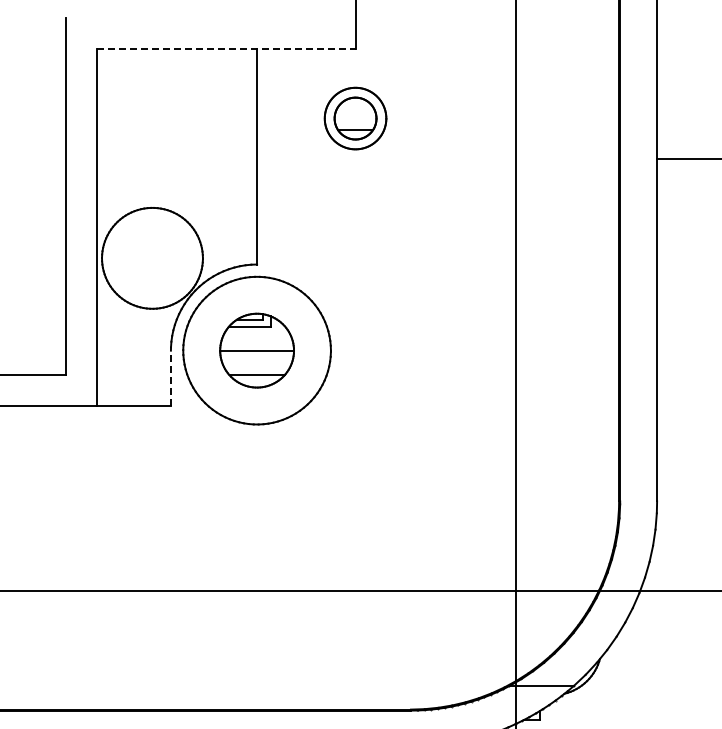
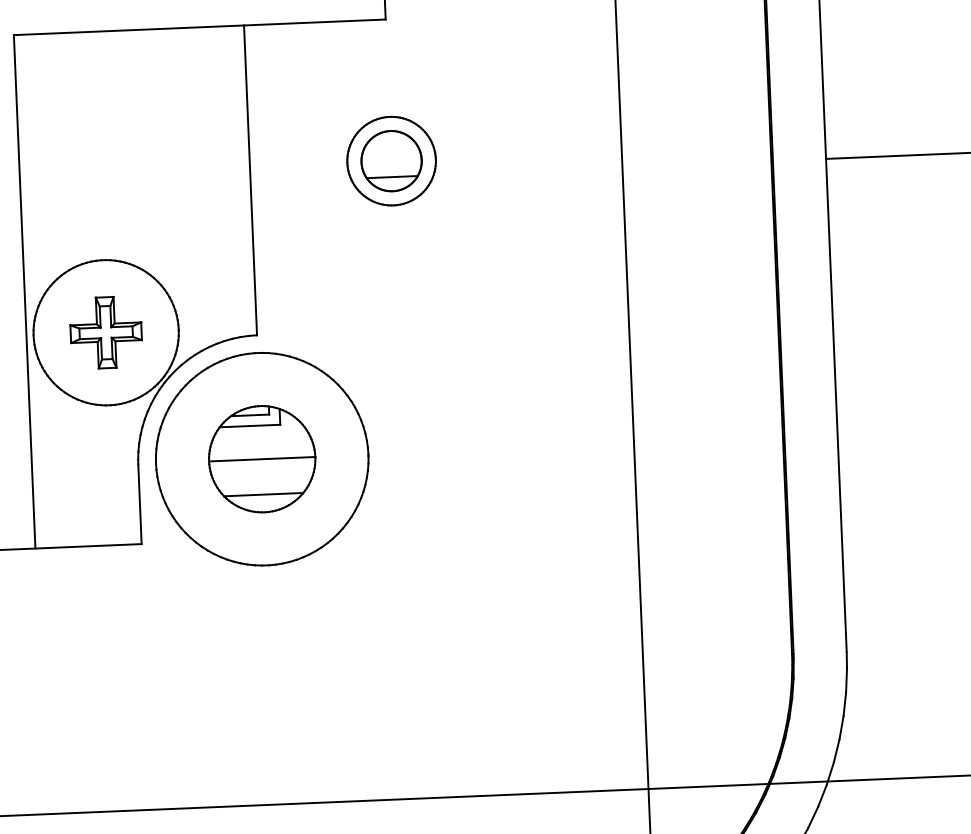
line: (226, 49) -> (200, 27), dashed -> solid
part: (355, 118) -> (391, 161), moved
part: (152, 257) -> (106, 331), added
line: (170, 378) -> (139, 504), dashed -> solid

